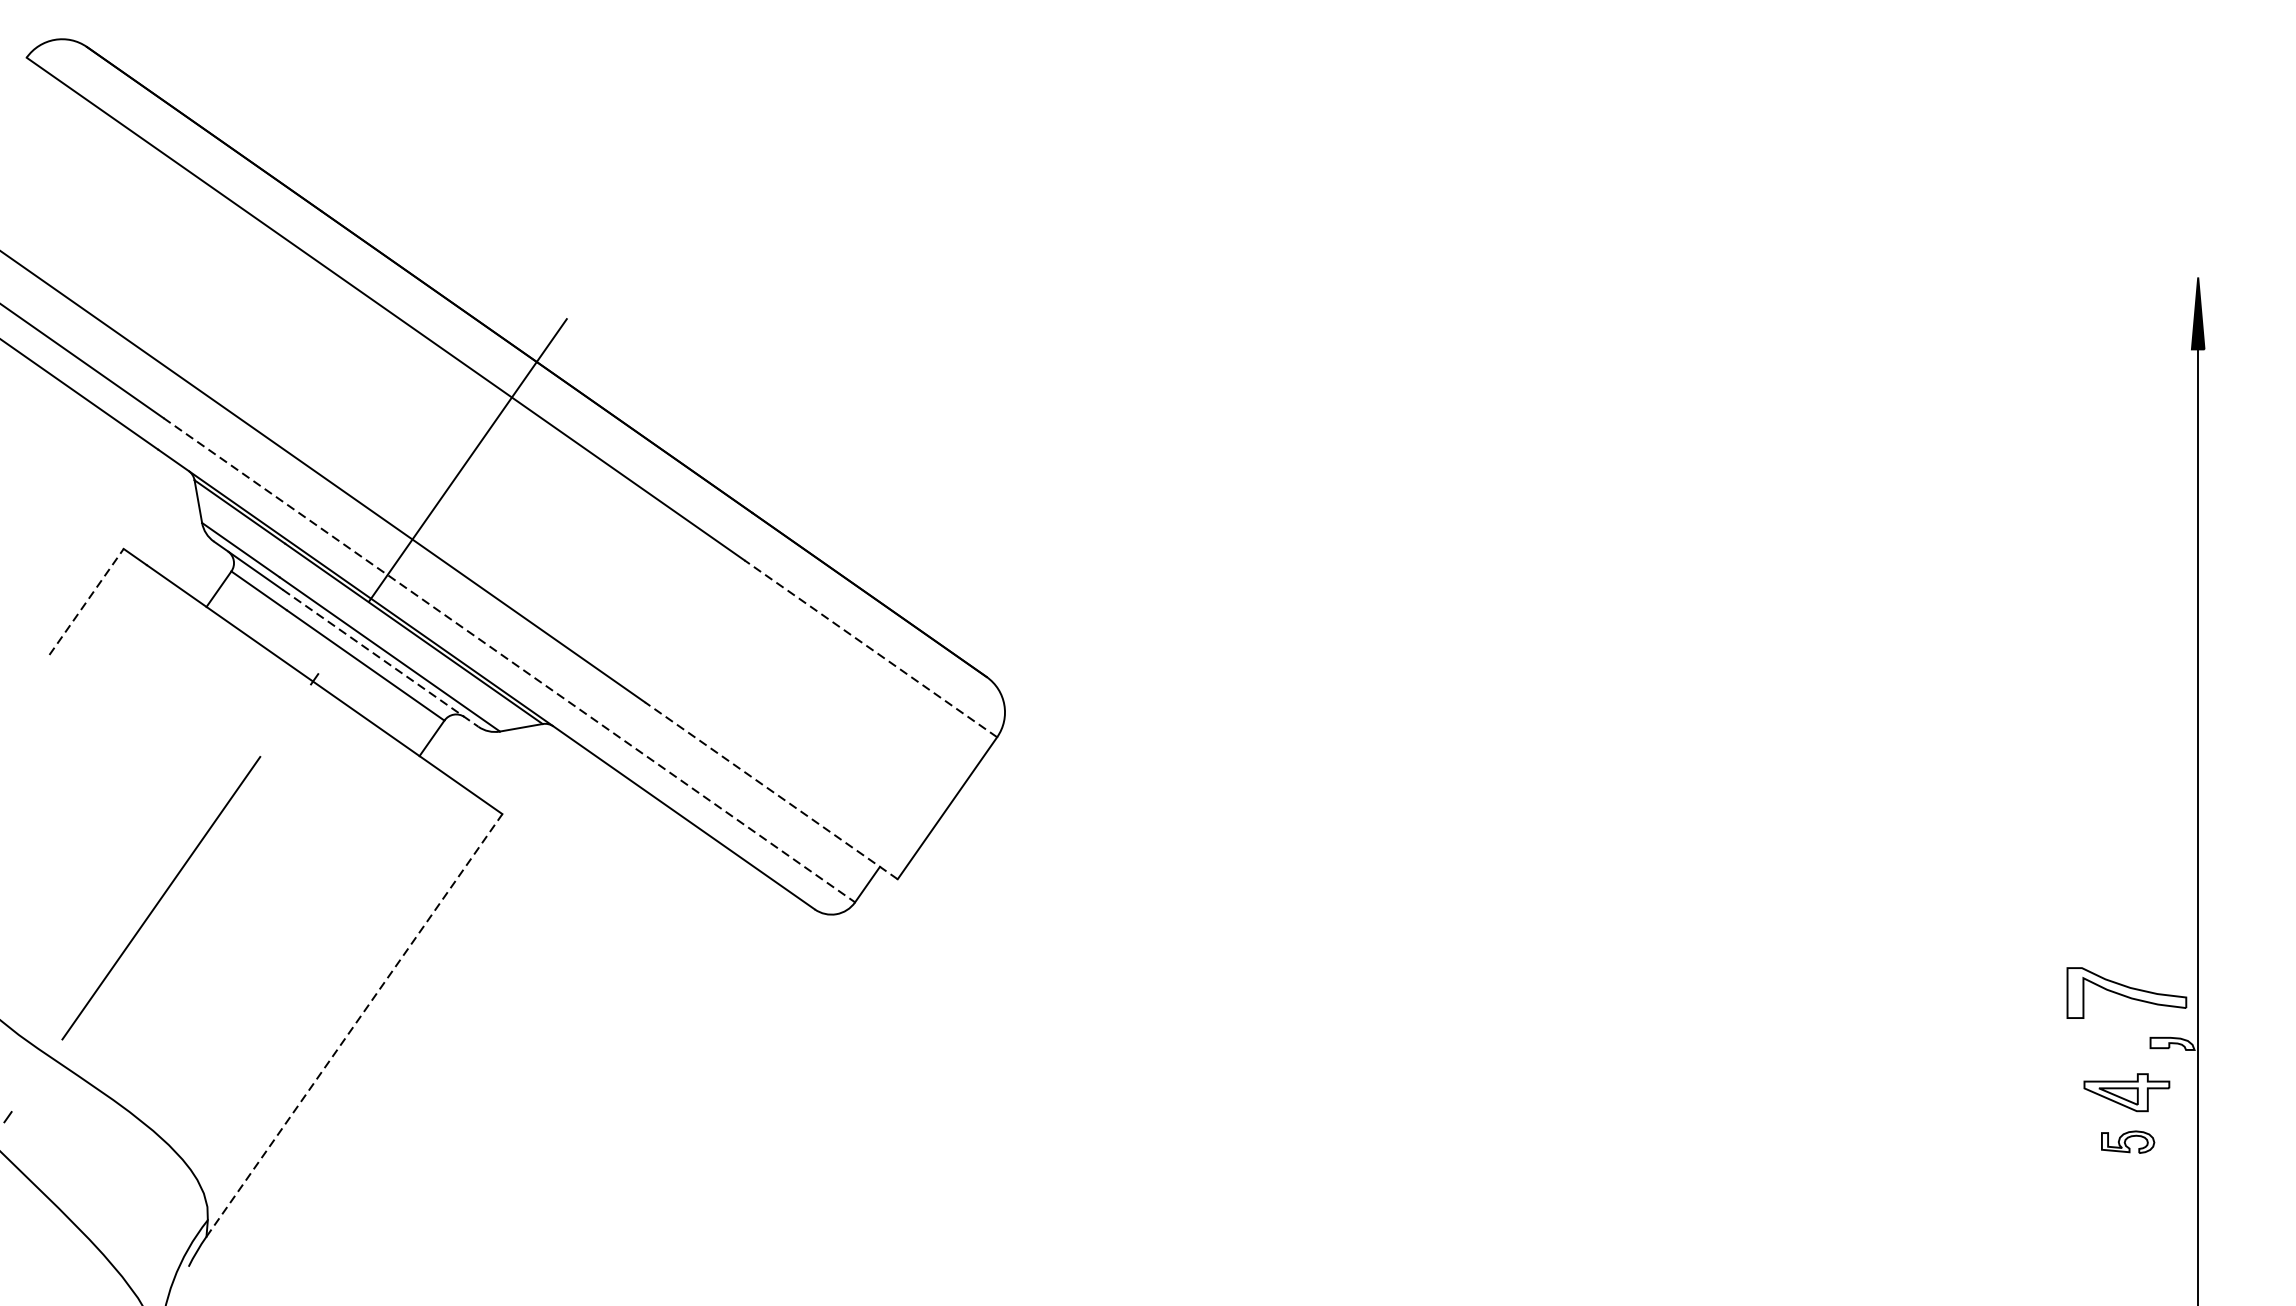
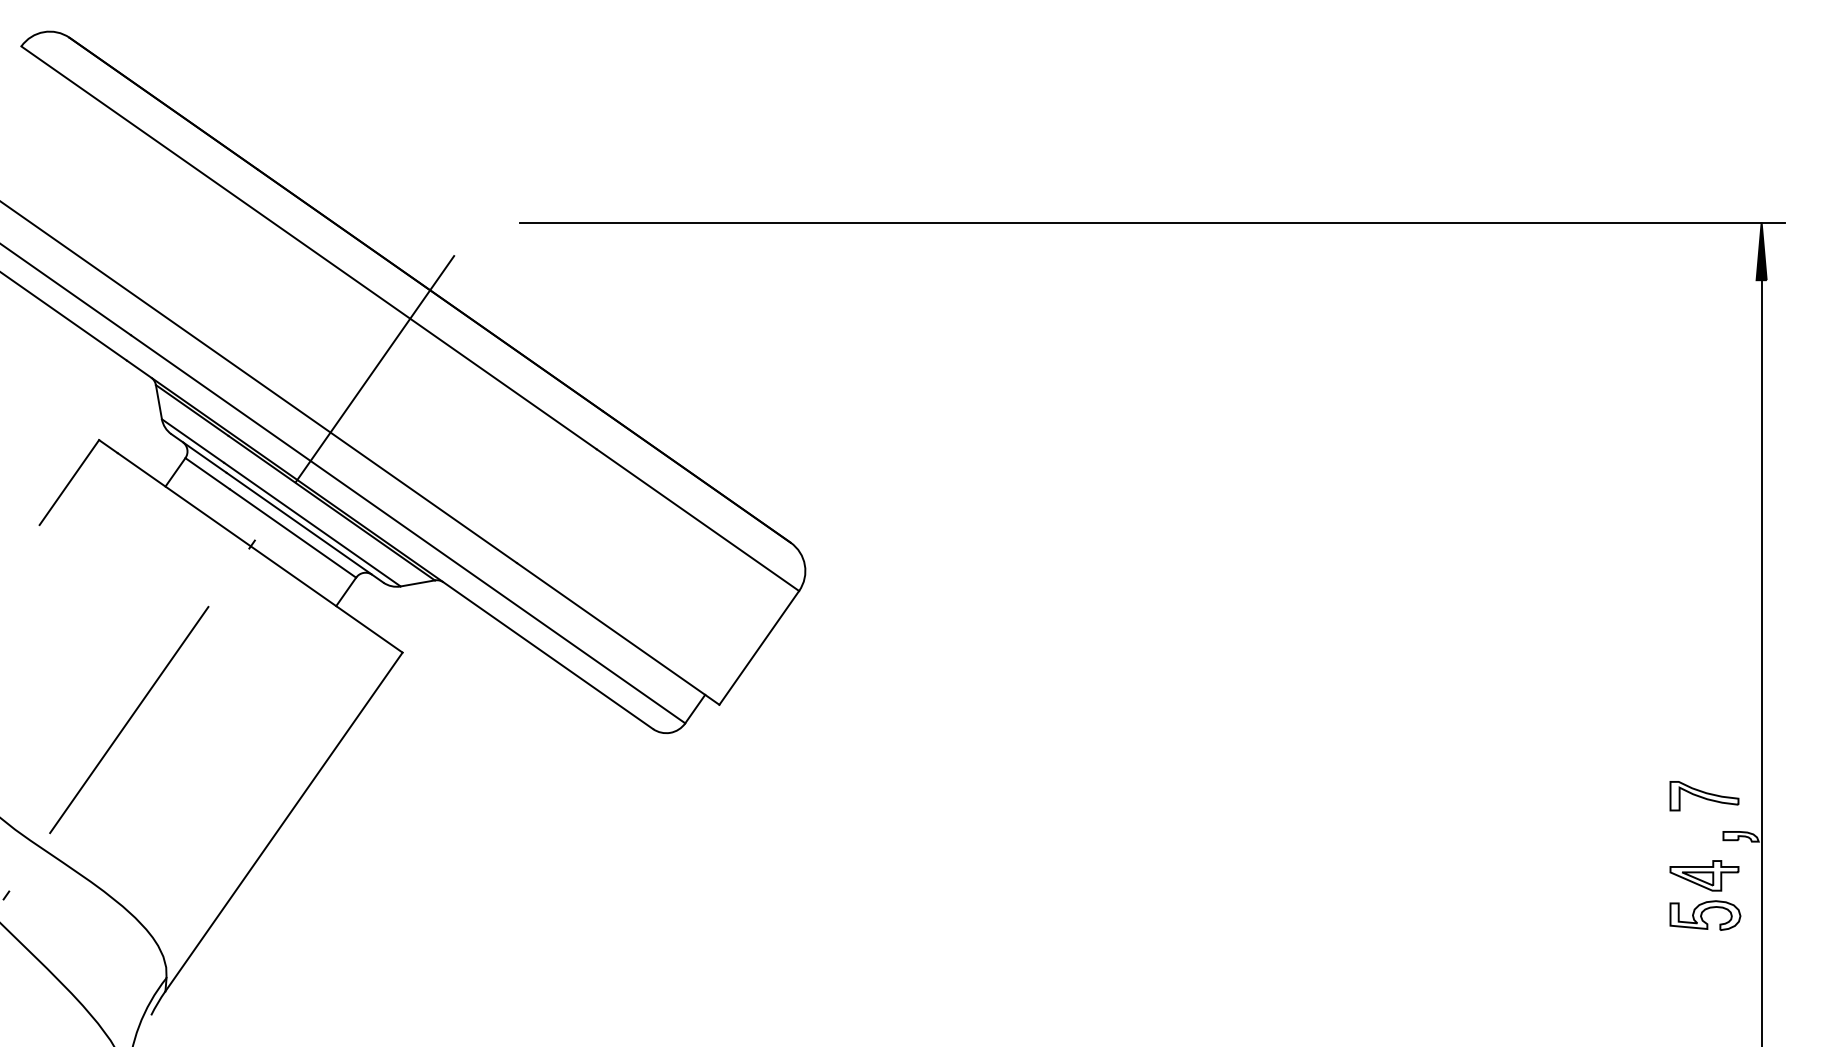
line: (1438, 277) -> (1152, 222), added
line: (86, 601) -> (69, 482), dashed -> solid
line: (870, 649) -> (697, 520), dashed -> solid
line: (381, 657) -> (305, 527), dashed -> solid
line: (509, 660) -> (408, 529), dashed -> solid
line: (771, 790) -> (618, 633), dashed -> solid
part: (2126, 993) -> (1704, 796), size x0.71
line: (355, 1024) -> (284, 821), dashed -> solid
part: (2128, 1142) -> (1705, 915), size x1.67

